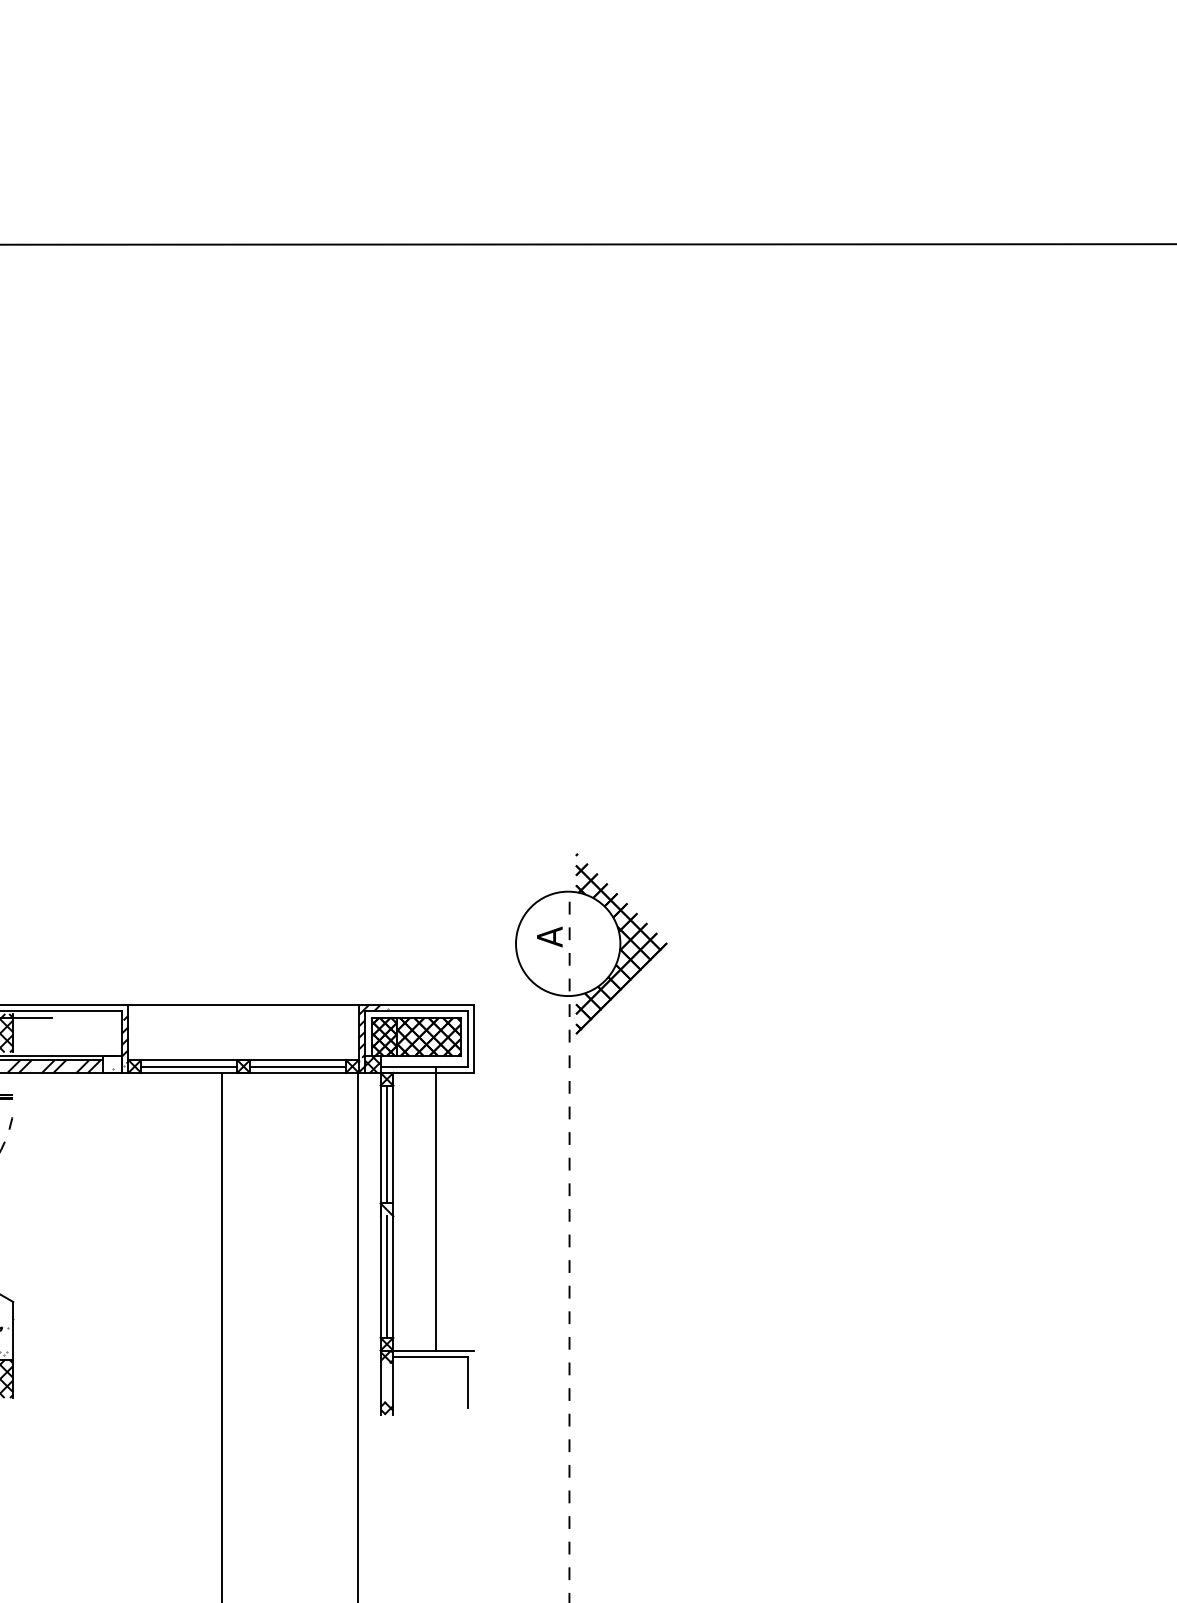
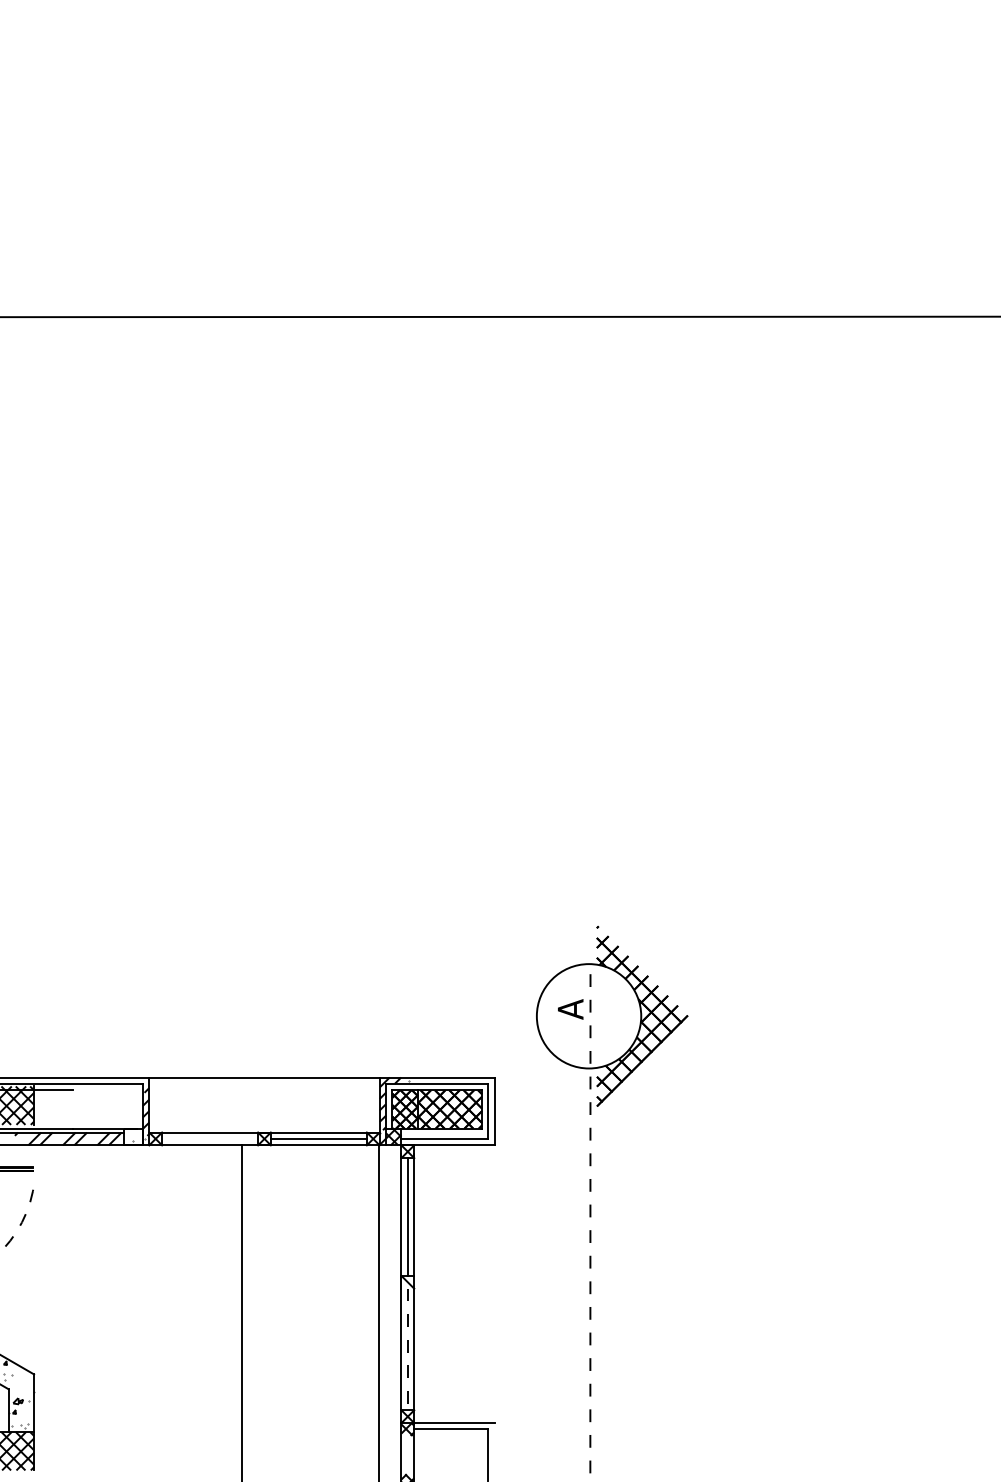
line: (189, 1066) -> (210, 1138), removed
line: (435, 1209) -> (456, 1281), removed
line: (386, 1277) -> (407, 1349), solid -> dashed

